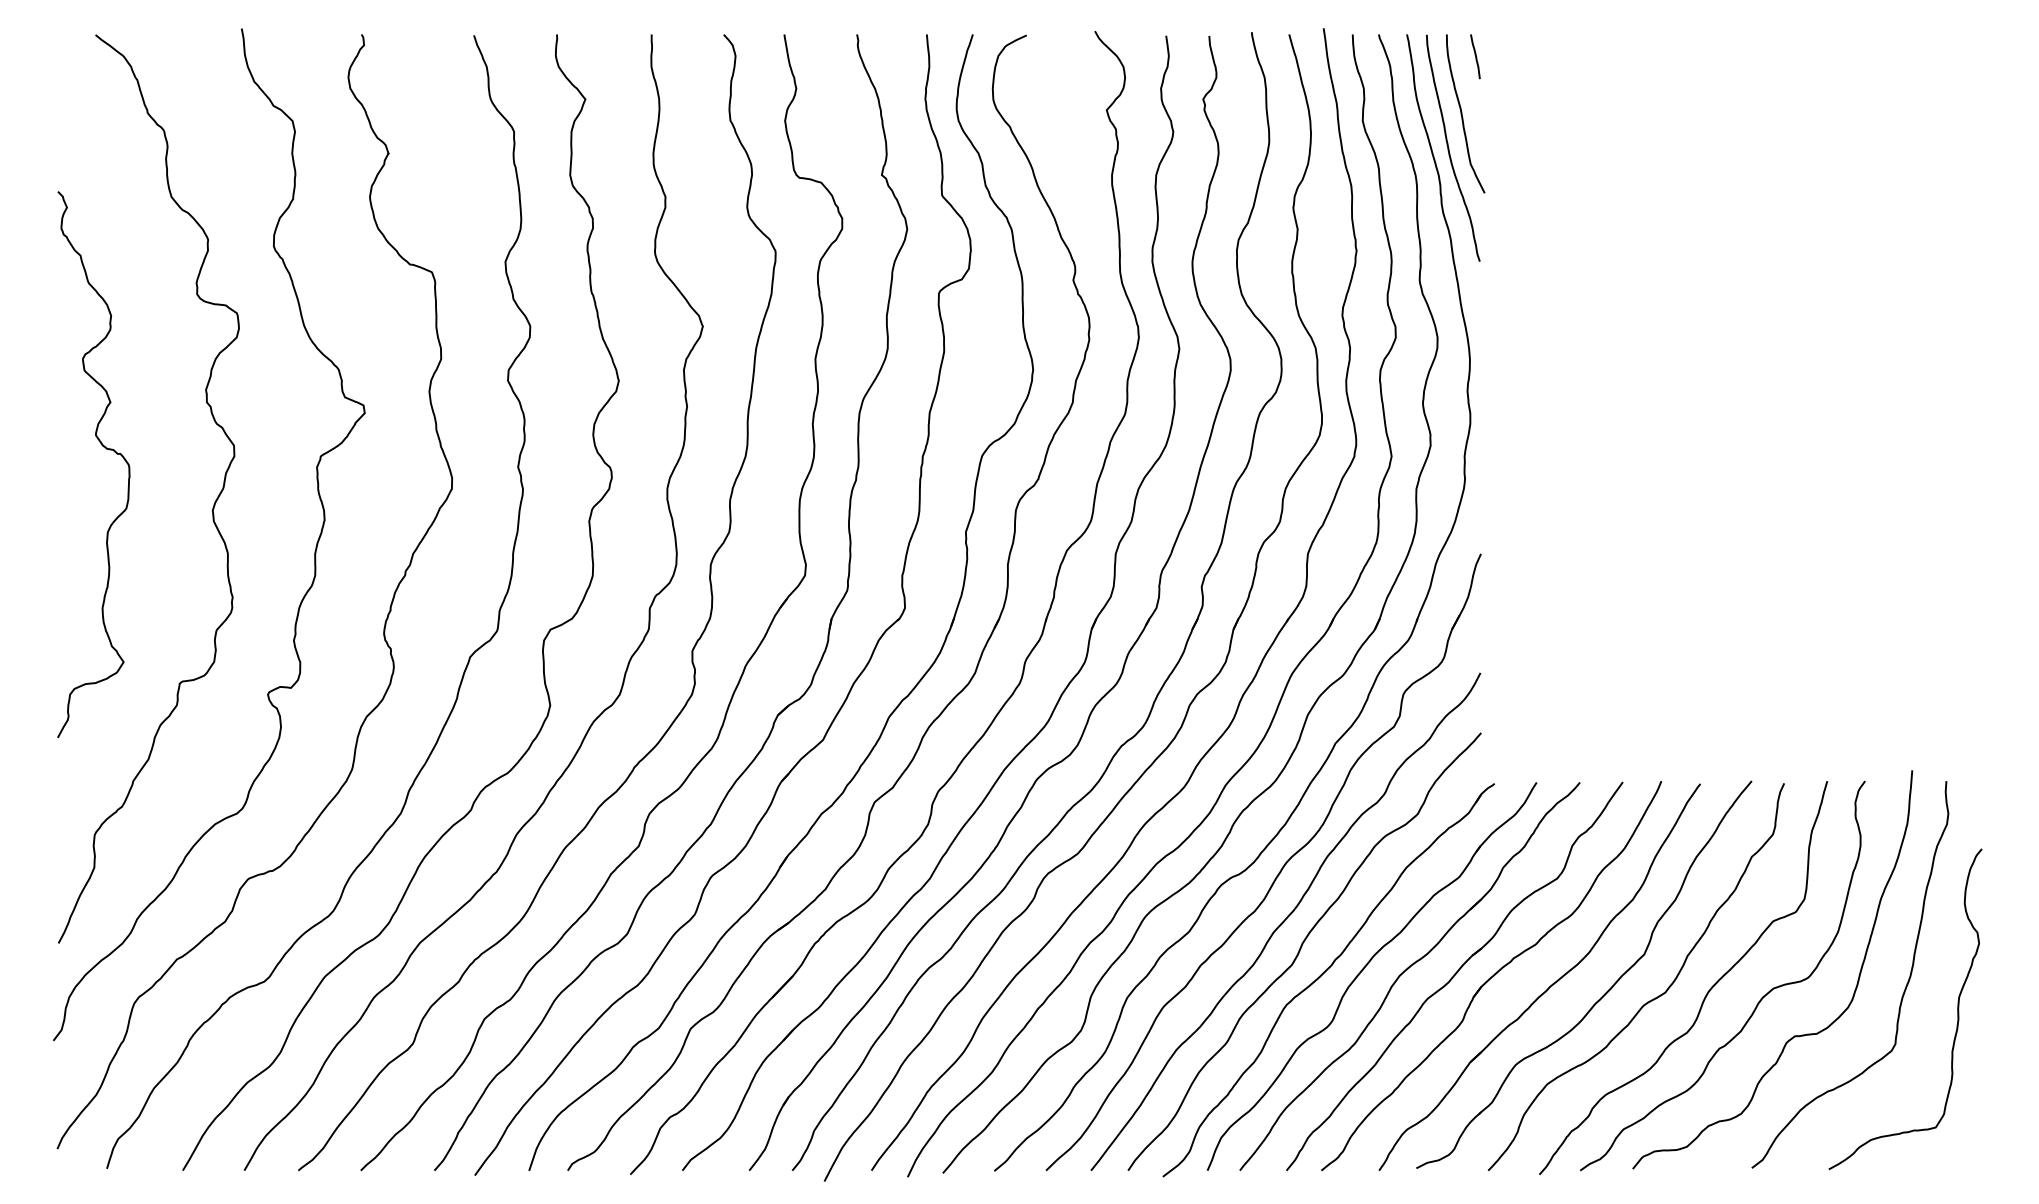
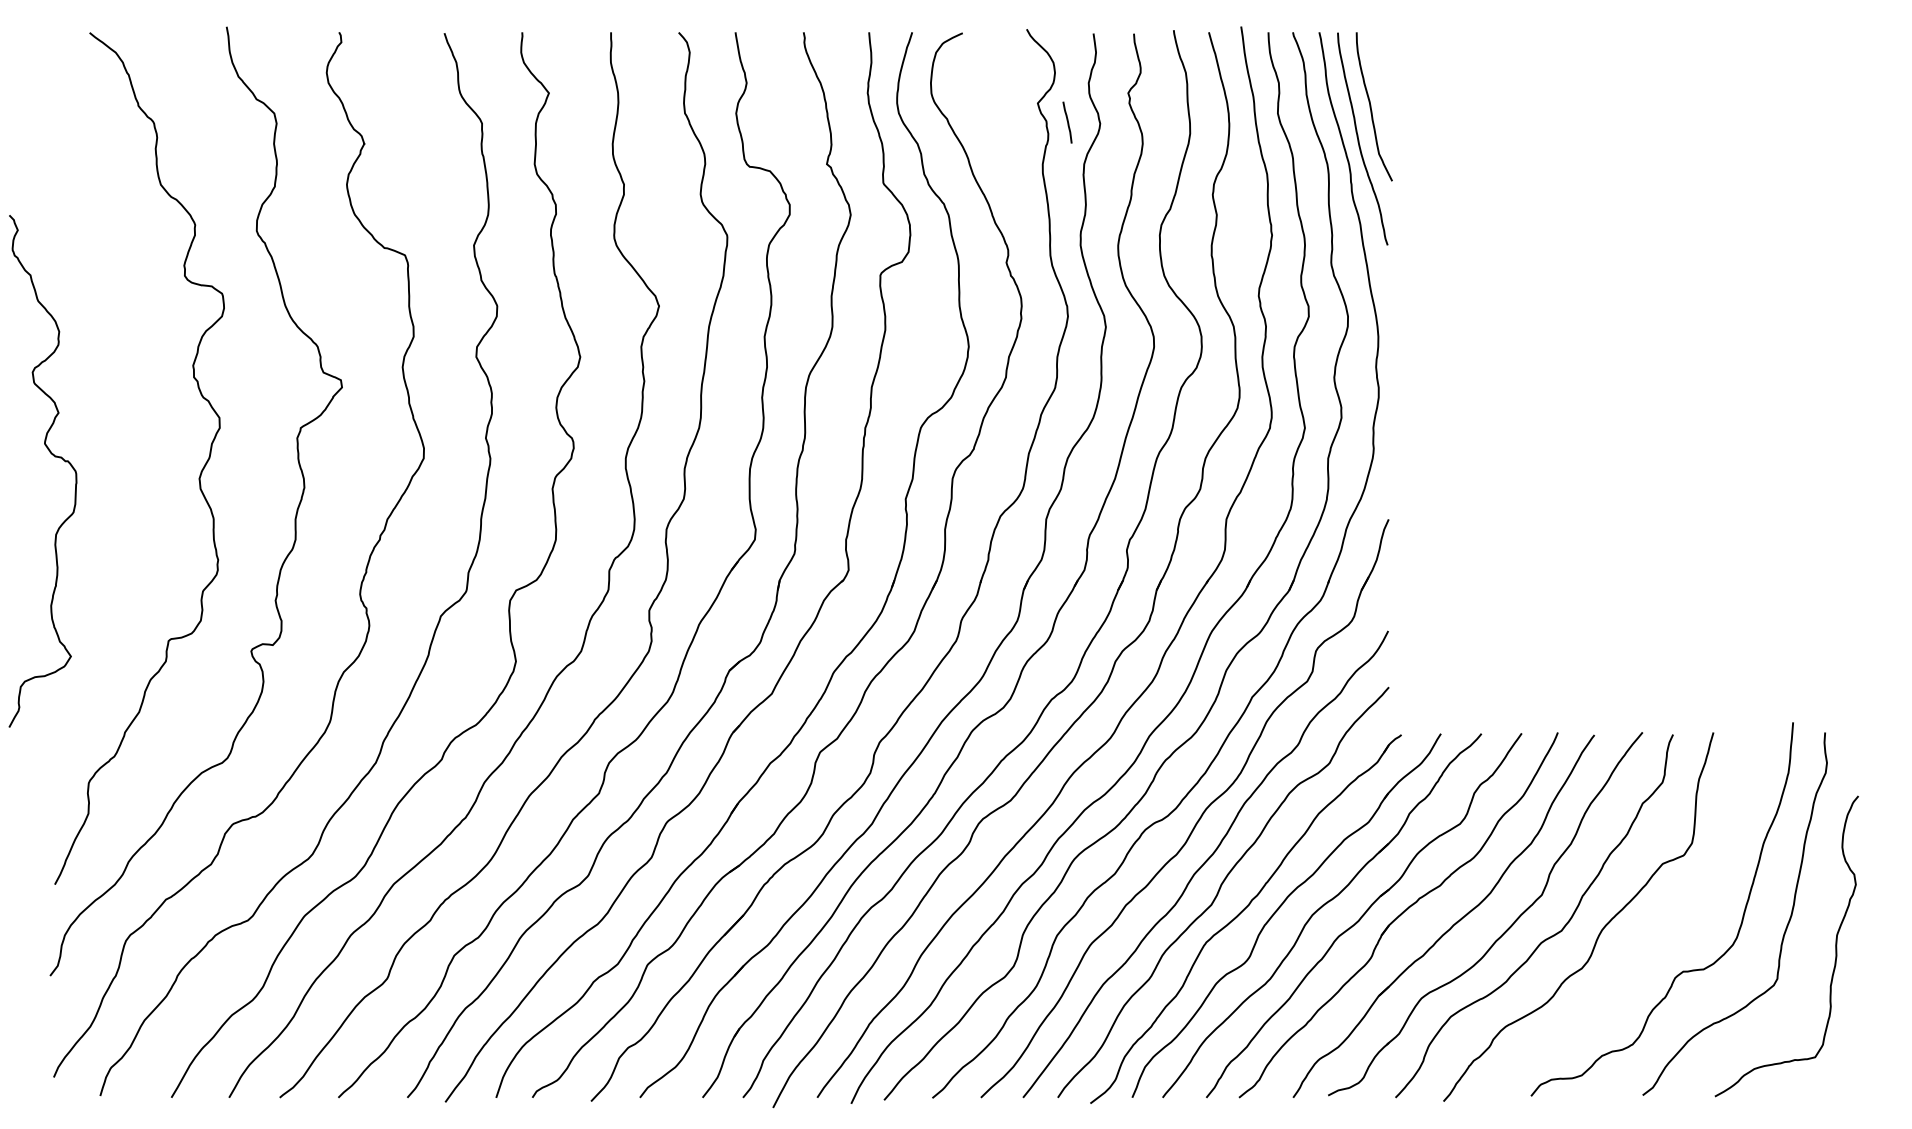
line: (1475, 56) -> (1067, 122), moved
curve: (103, 447) -> (52, 455), moved
curve: (1758, 1001) -> (1648, 939), removed

